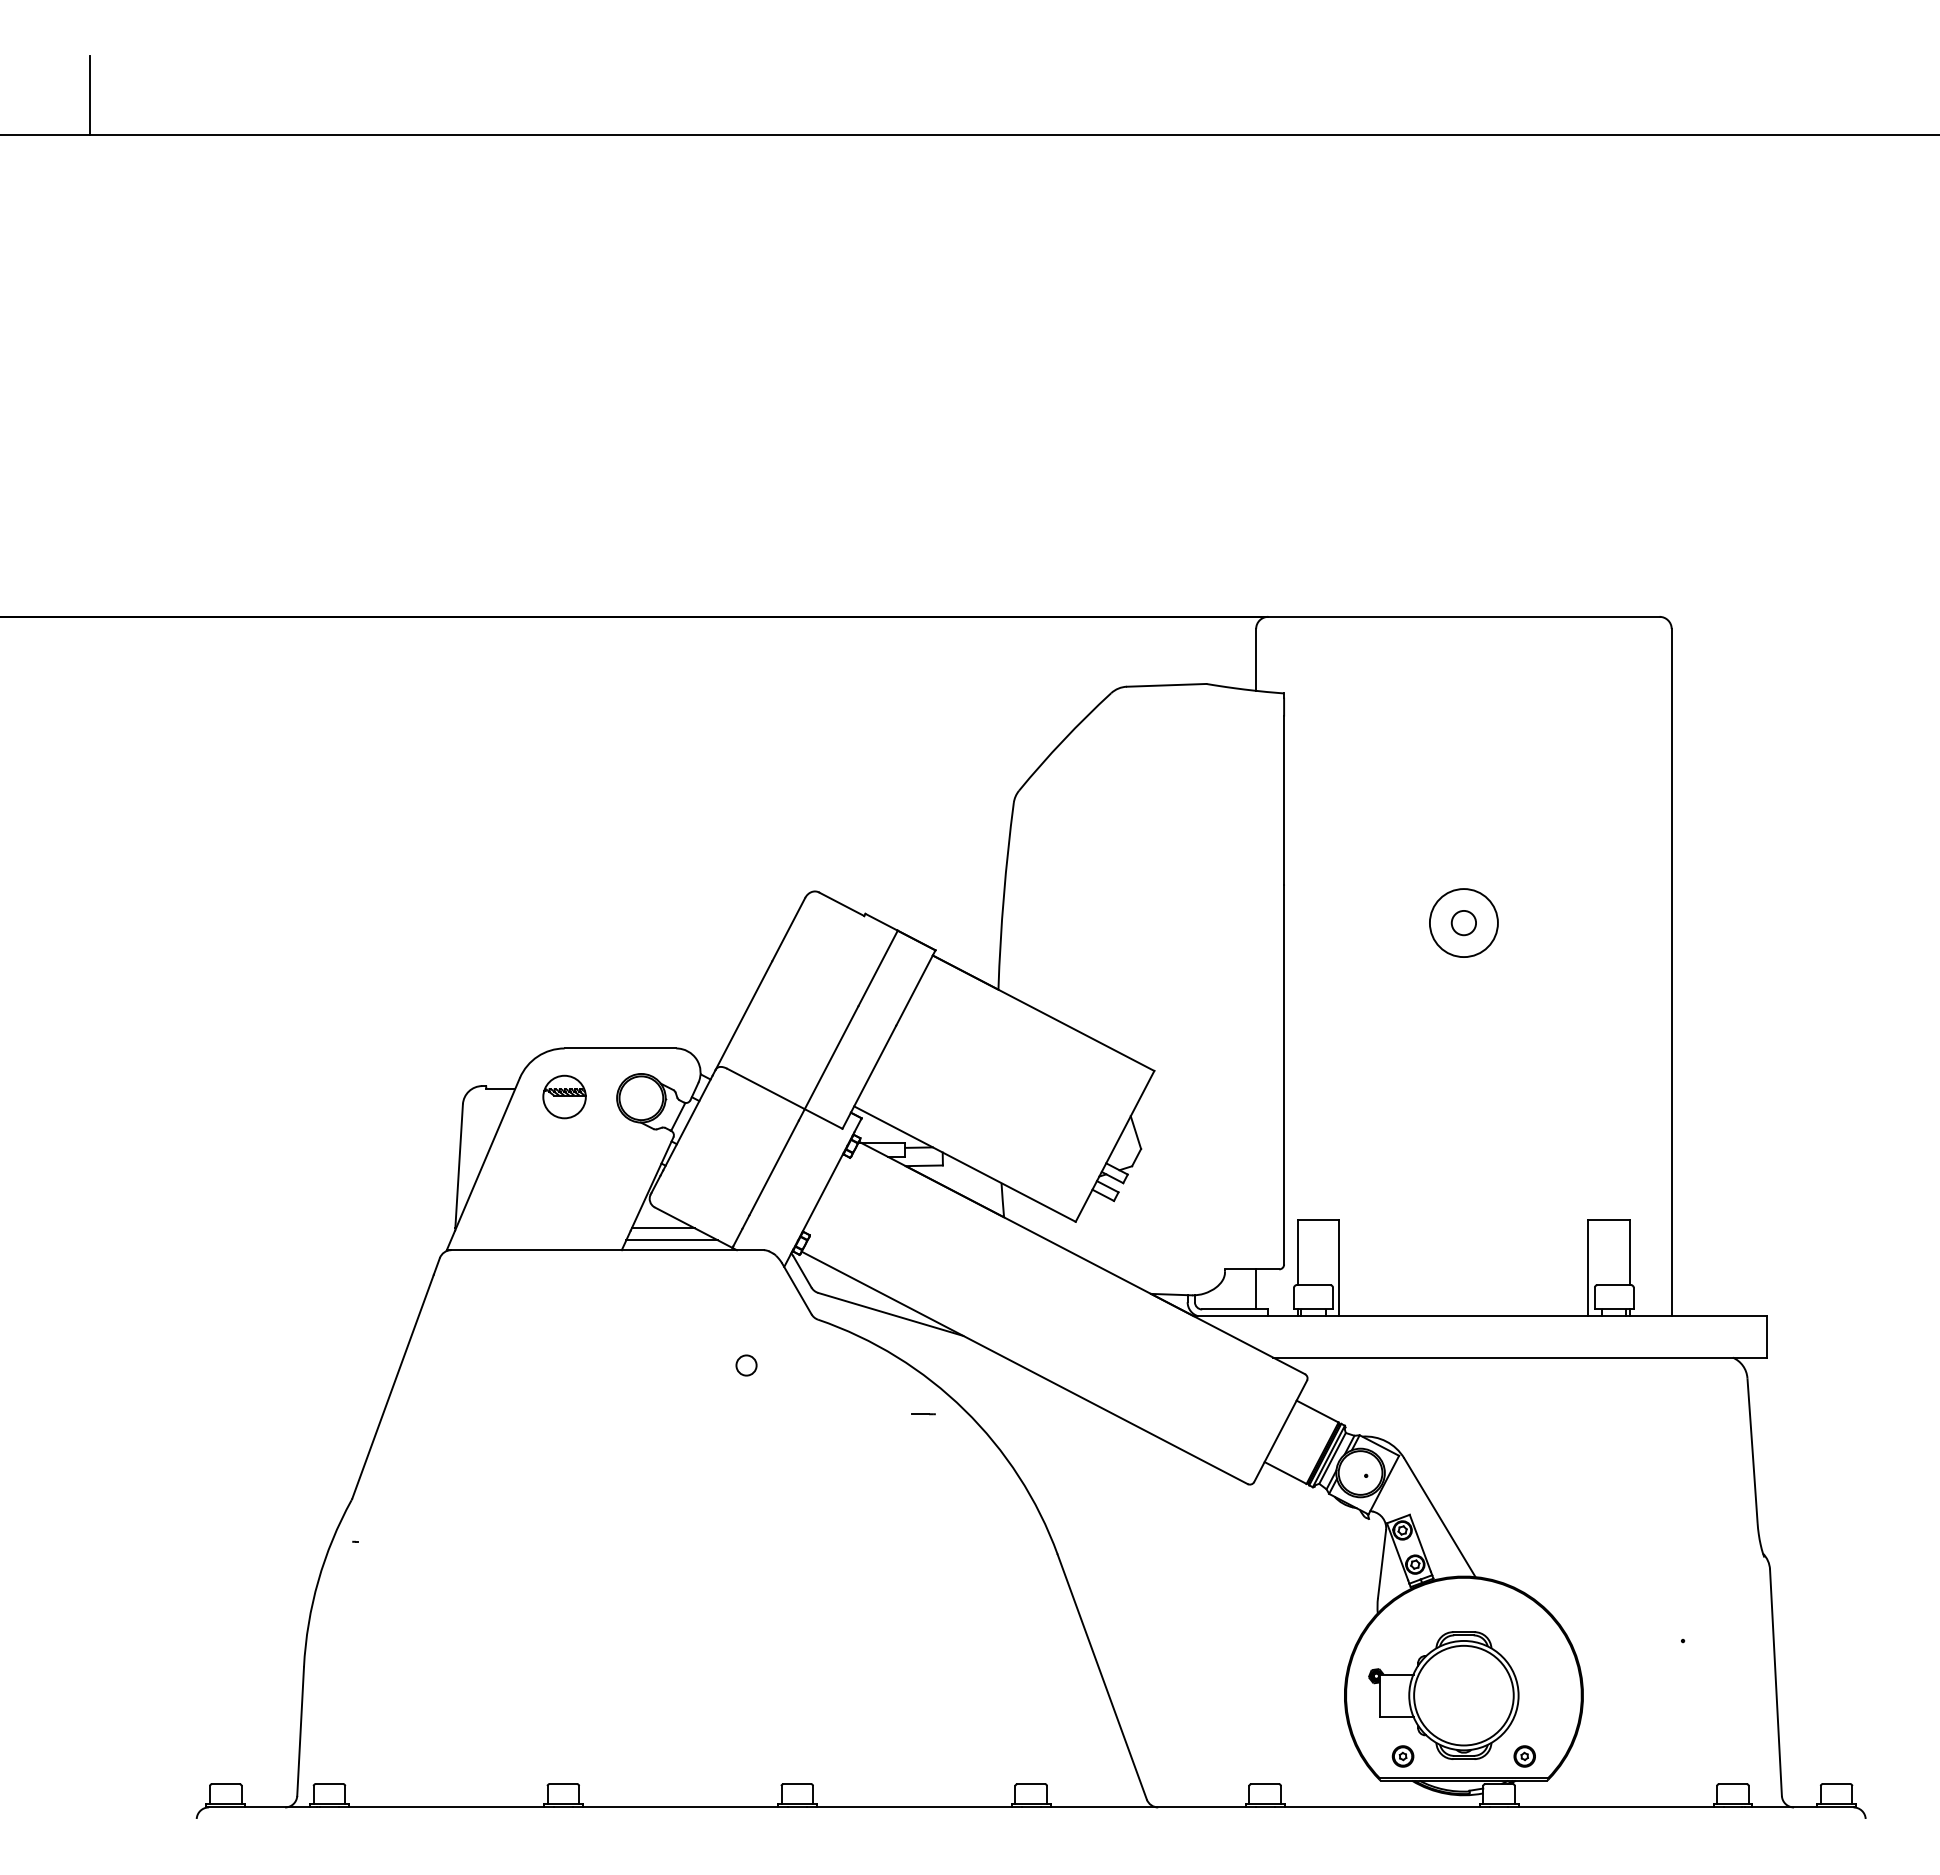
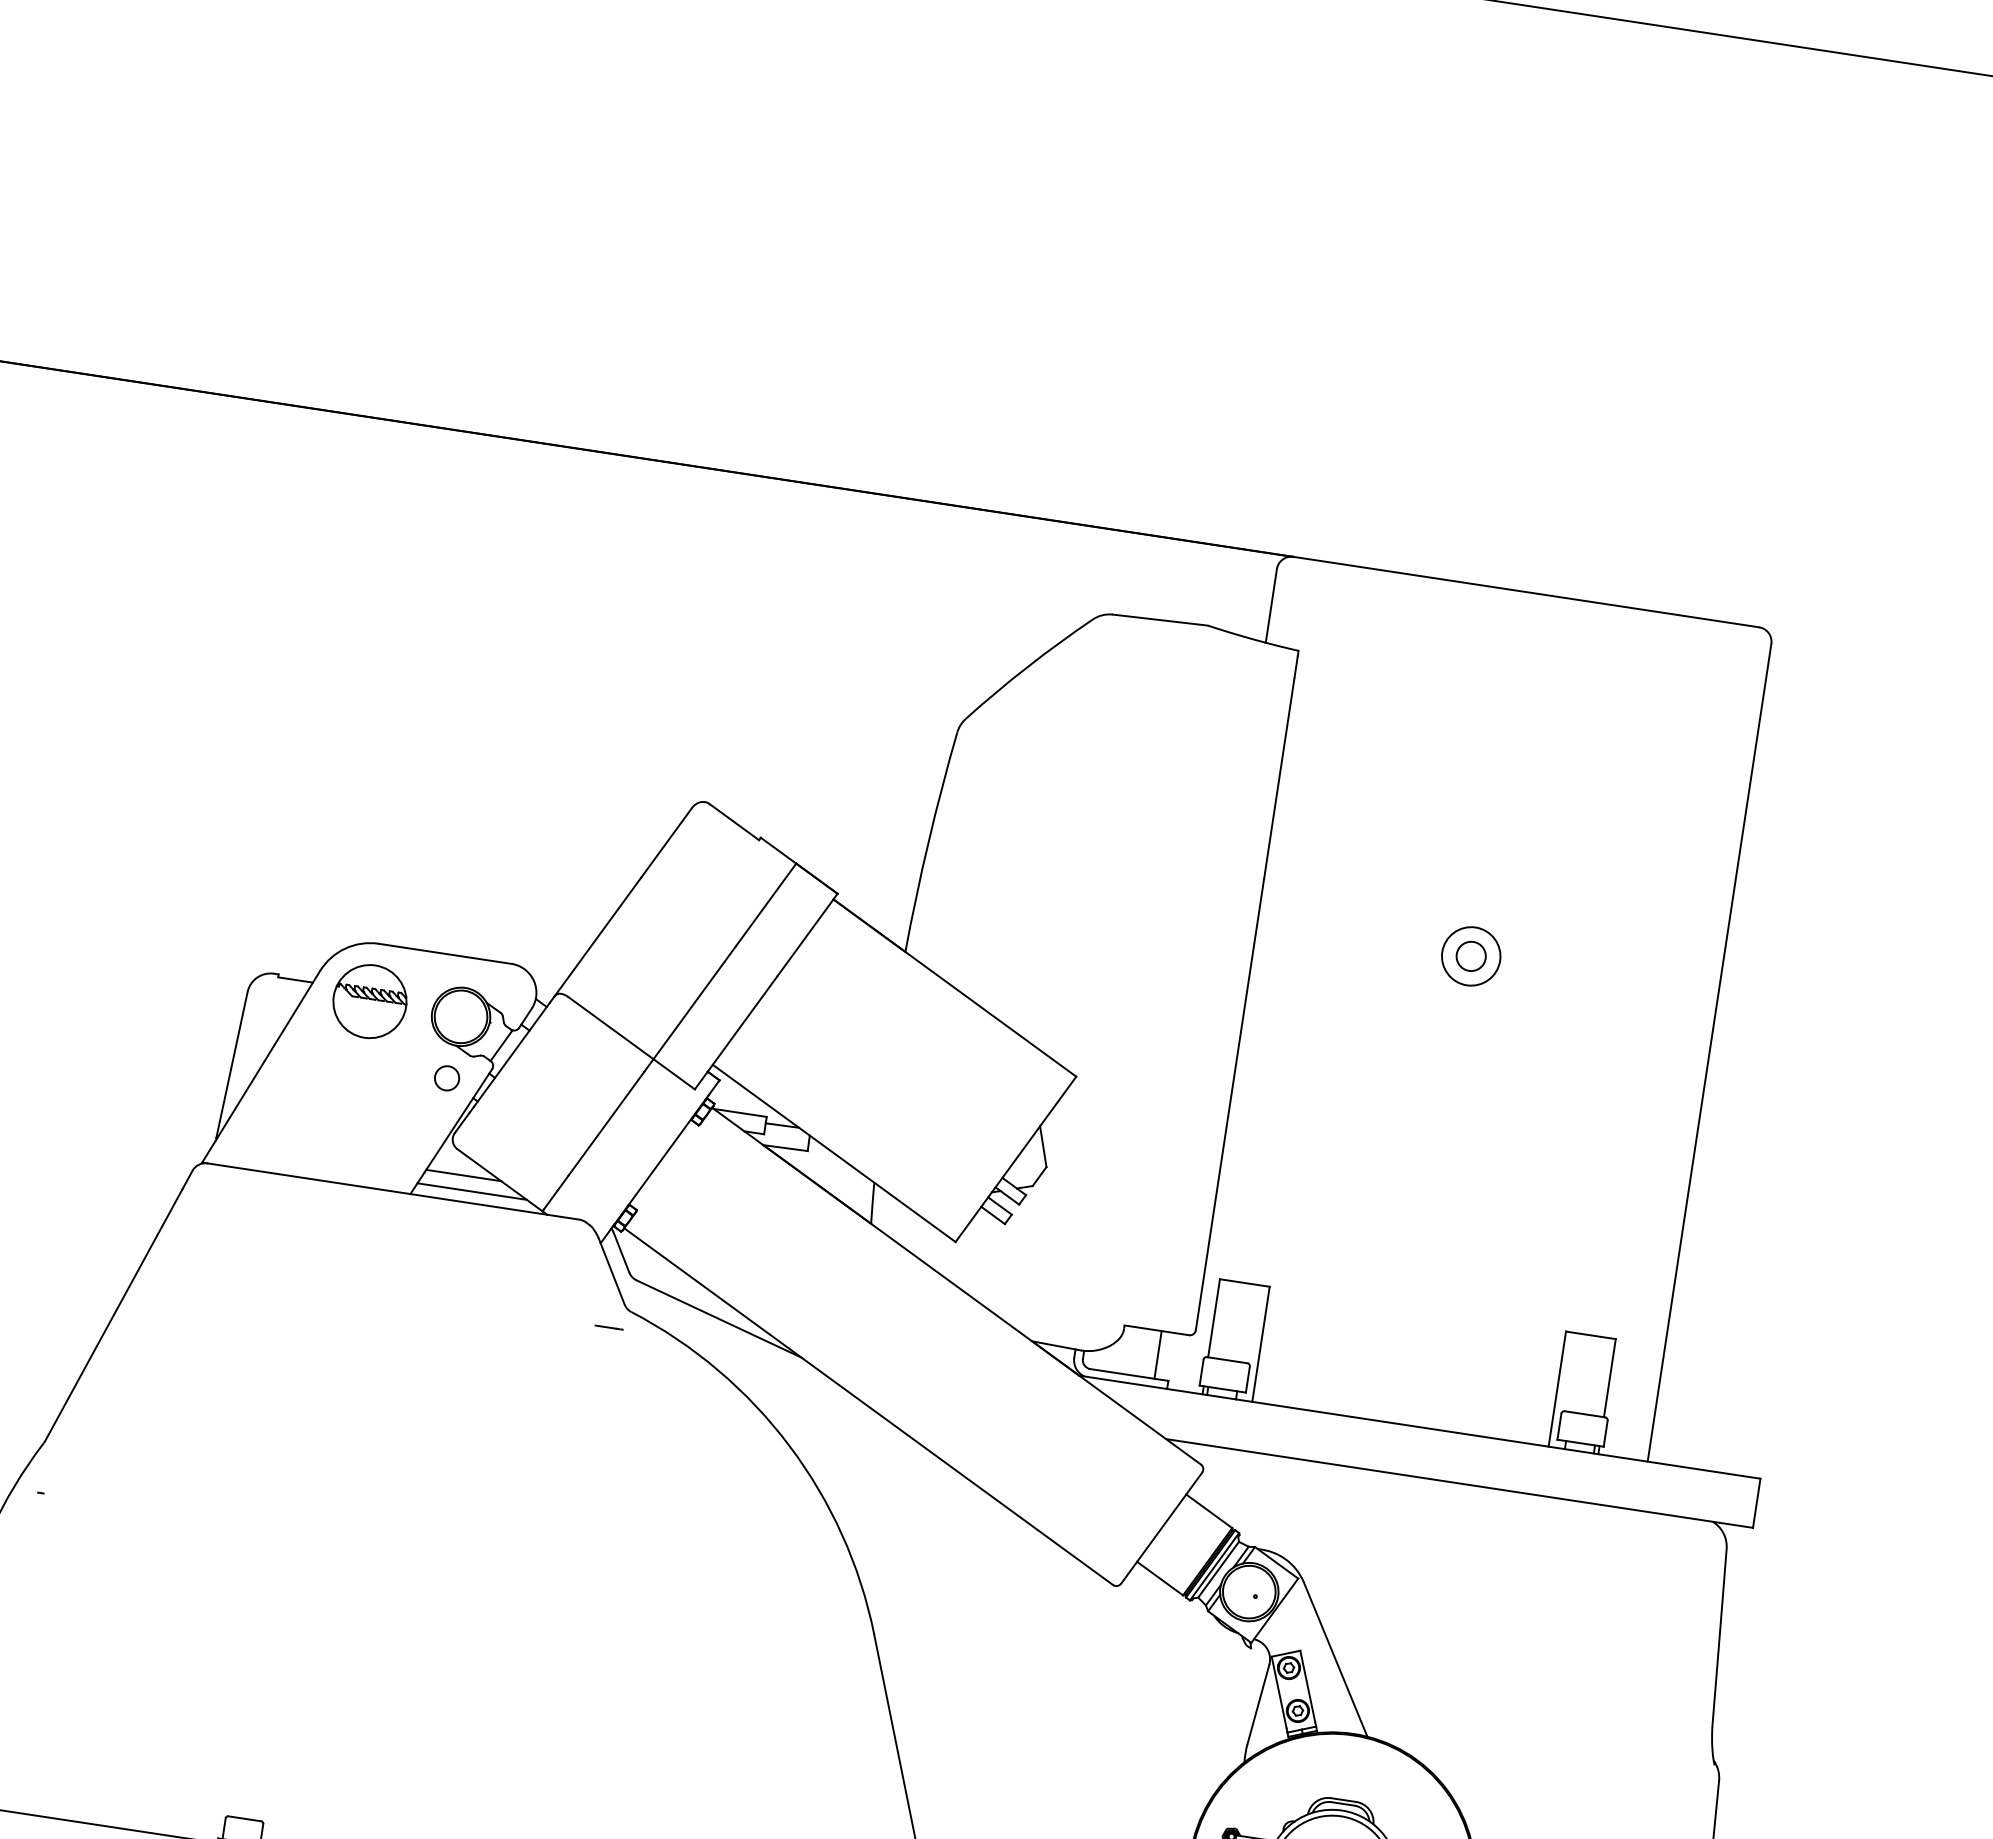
circle: (1463, 922) -> (1470, 955), size x0.71
part: (564, 1096) -> (369, 1000), size x1.43
circle: (746, 1365) -> (447, 1078), moved
line: (923, 1414) -> (608, 1327), moved

